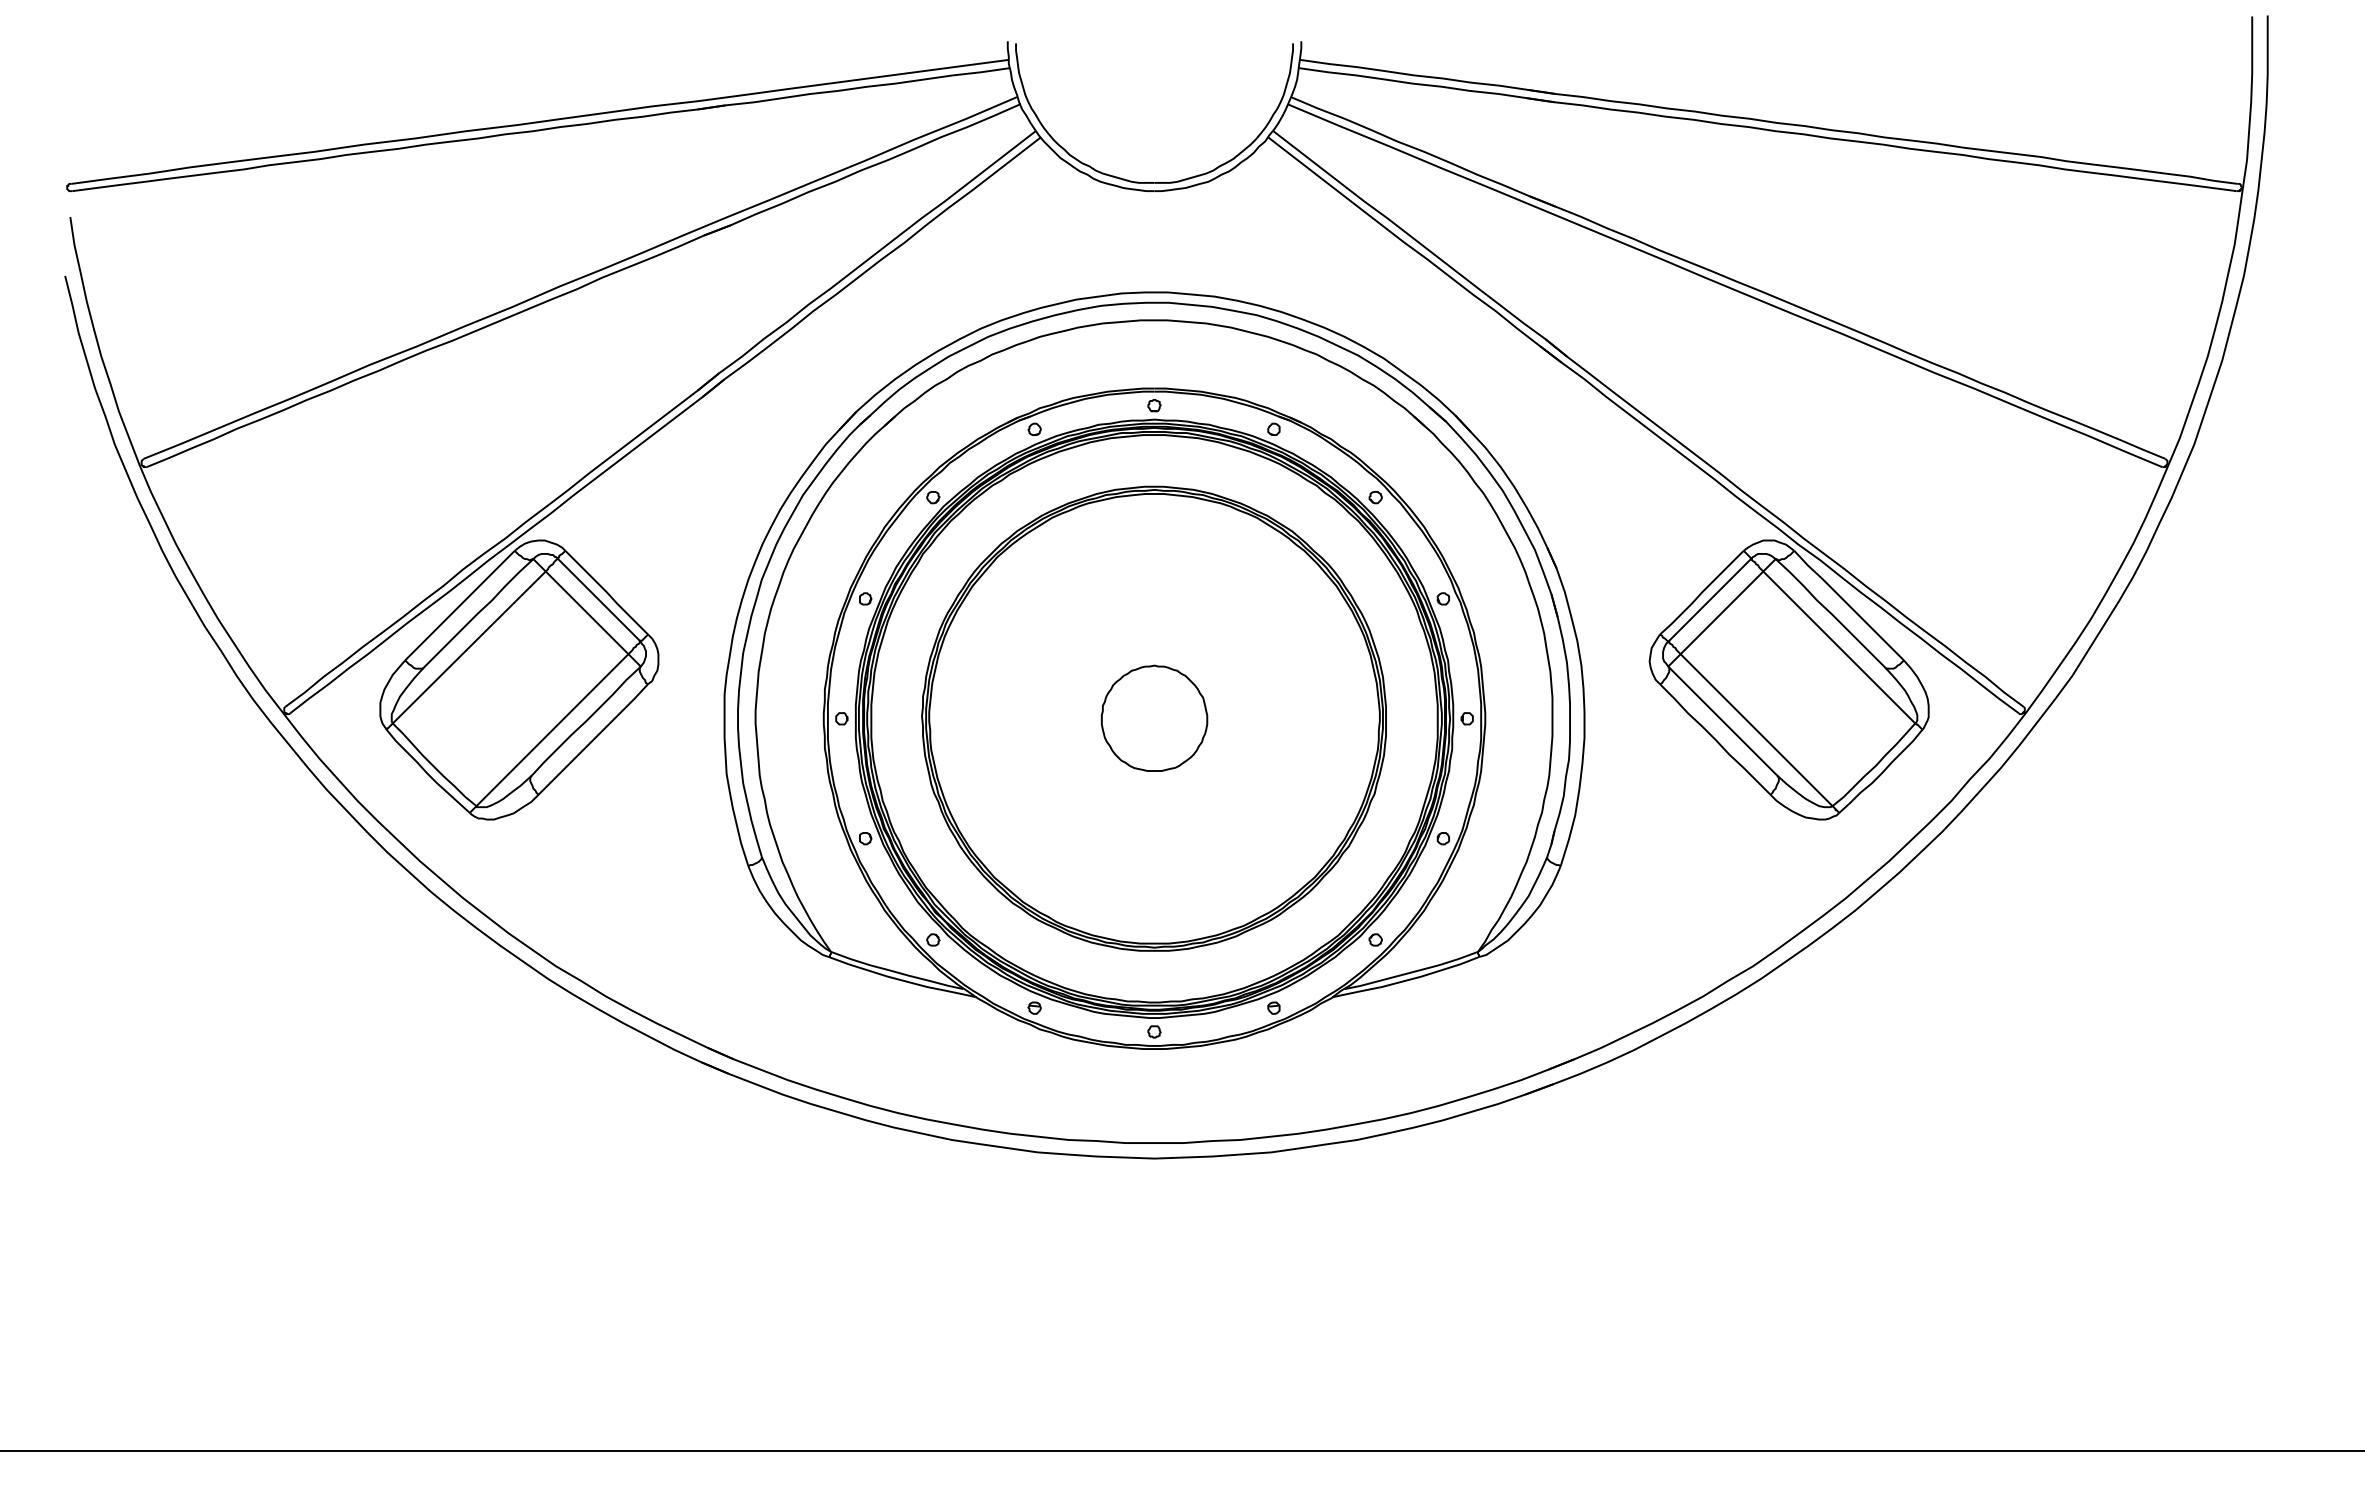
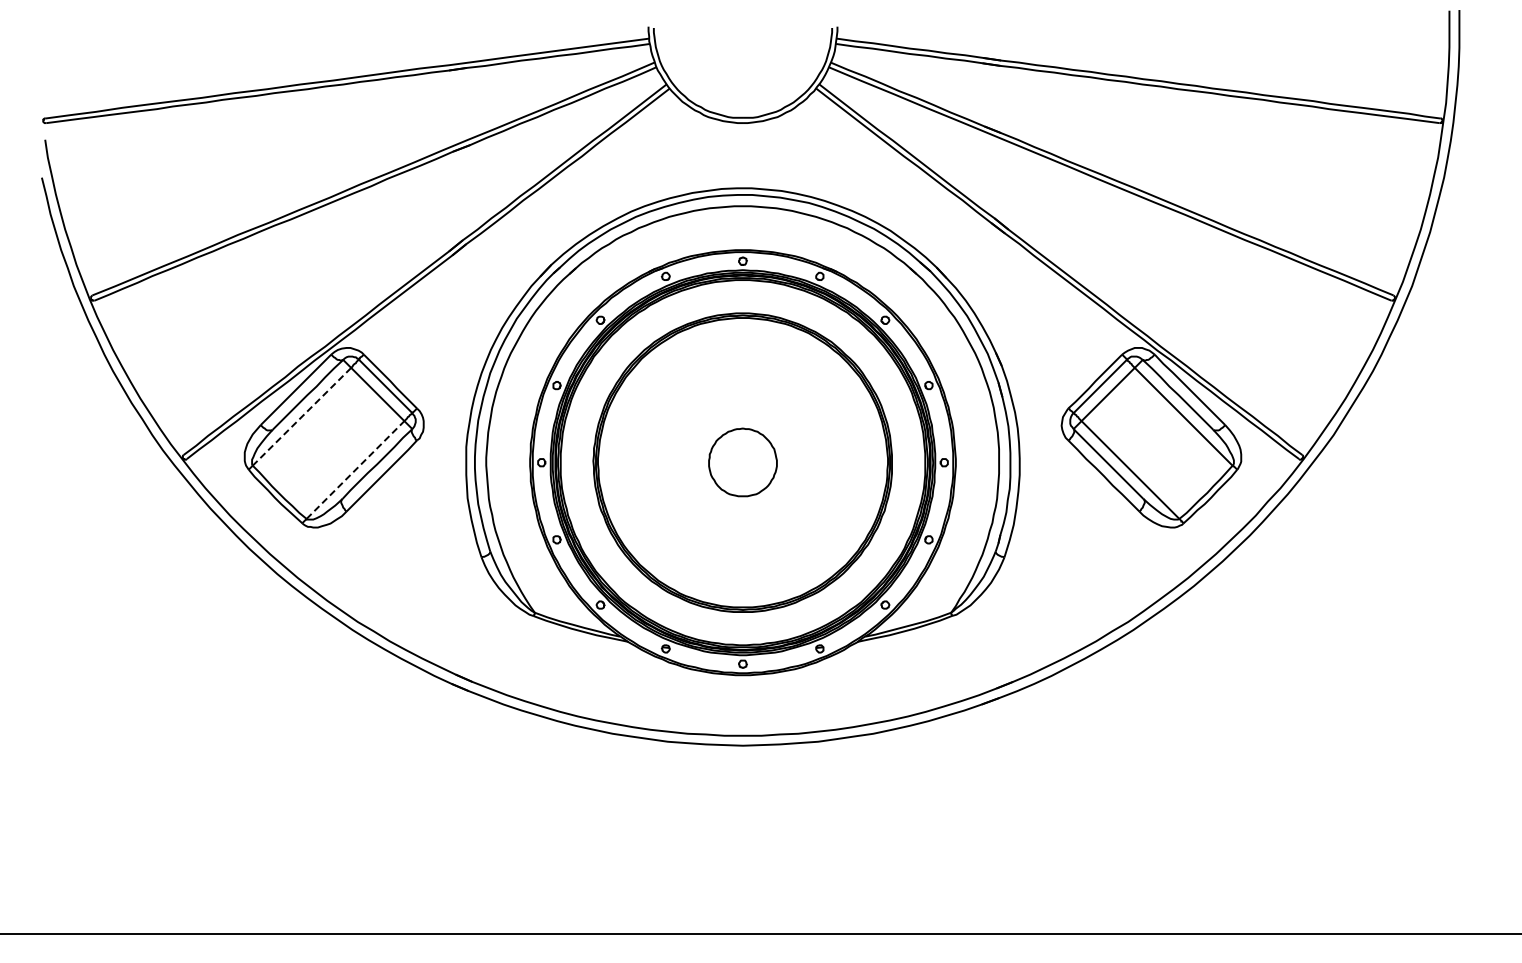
line: (468, 648) -> (301, 417), solid -> dashed
line: (552, 729) -> (355, 469), solid -> dashed

